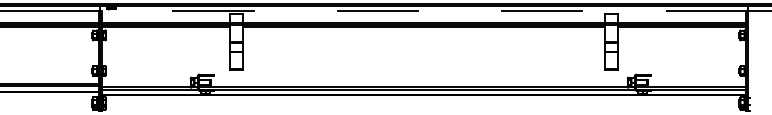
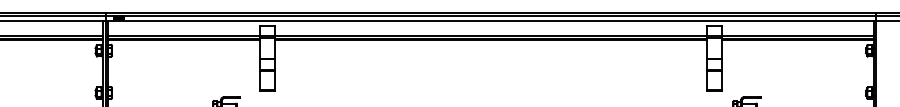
line: (424, 10) -> (491, 21), dashed -> solid

